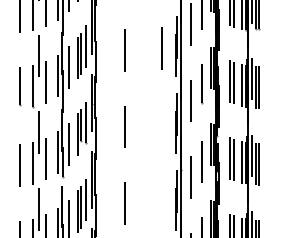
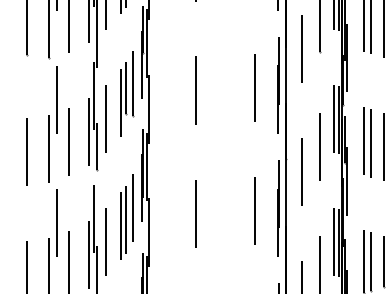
line: (161, 124) -> (254, 86), added
line: (161, 201) -> (254, 210), added

